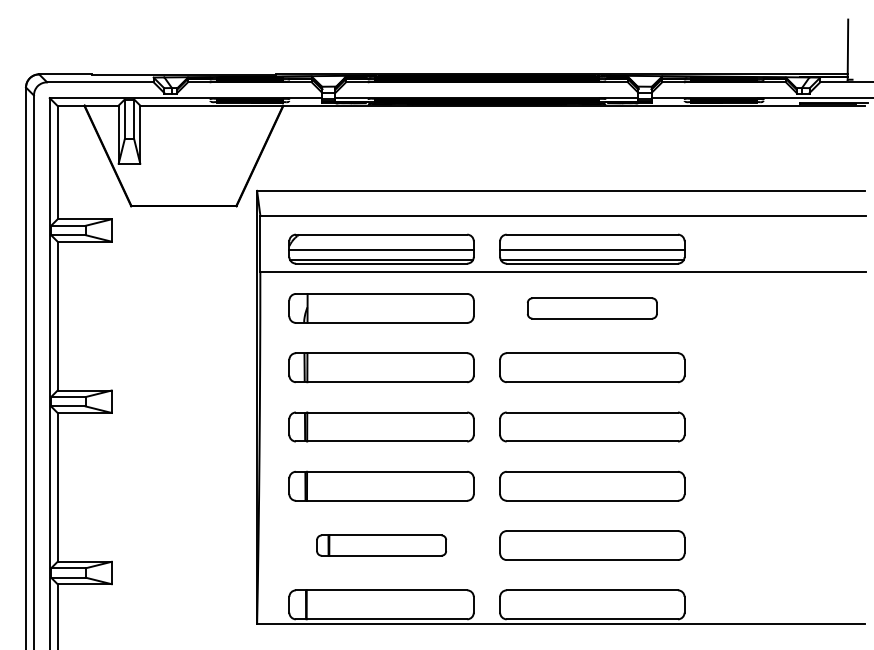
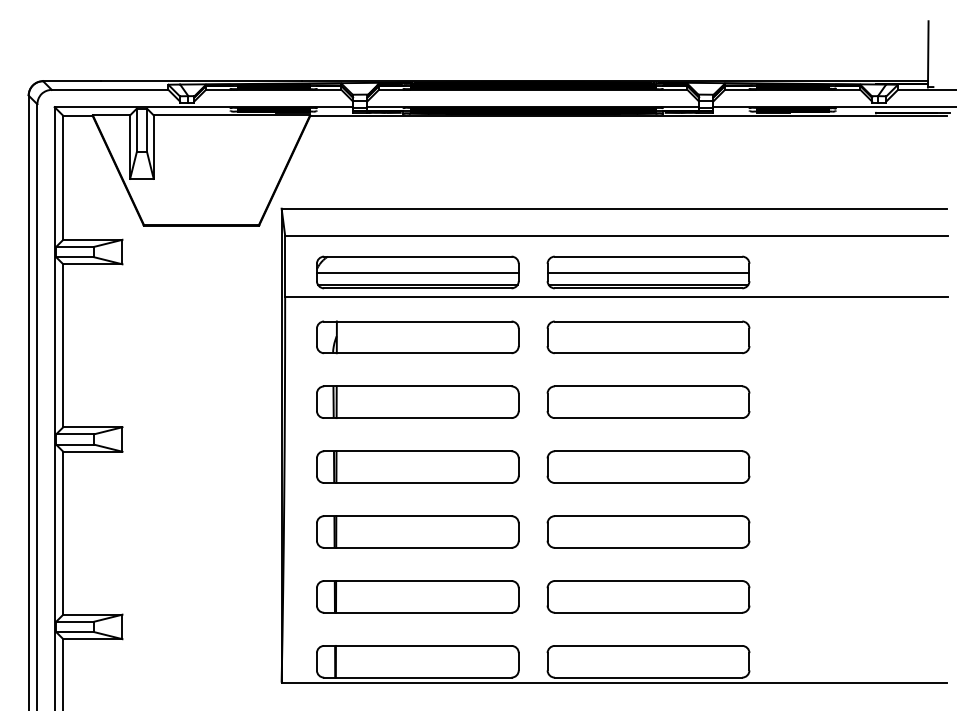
part: (592, 308) -> (648, 337), size x1.43
part: (381, 545) -> (417, 596), size x1.43

